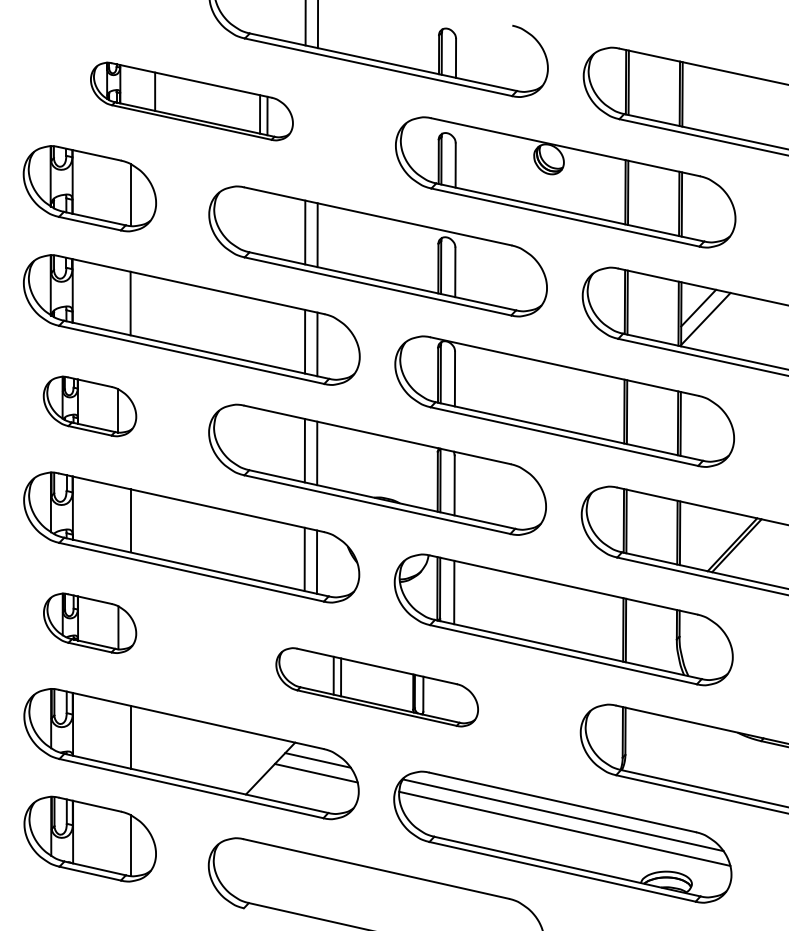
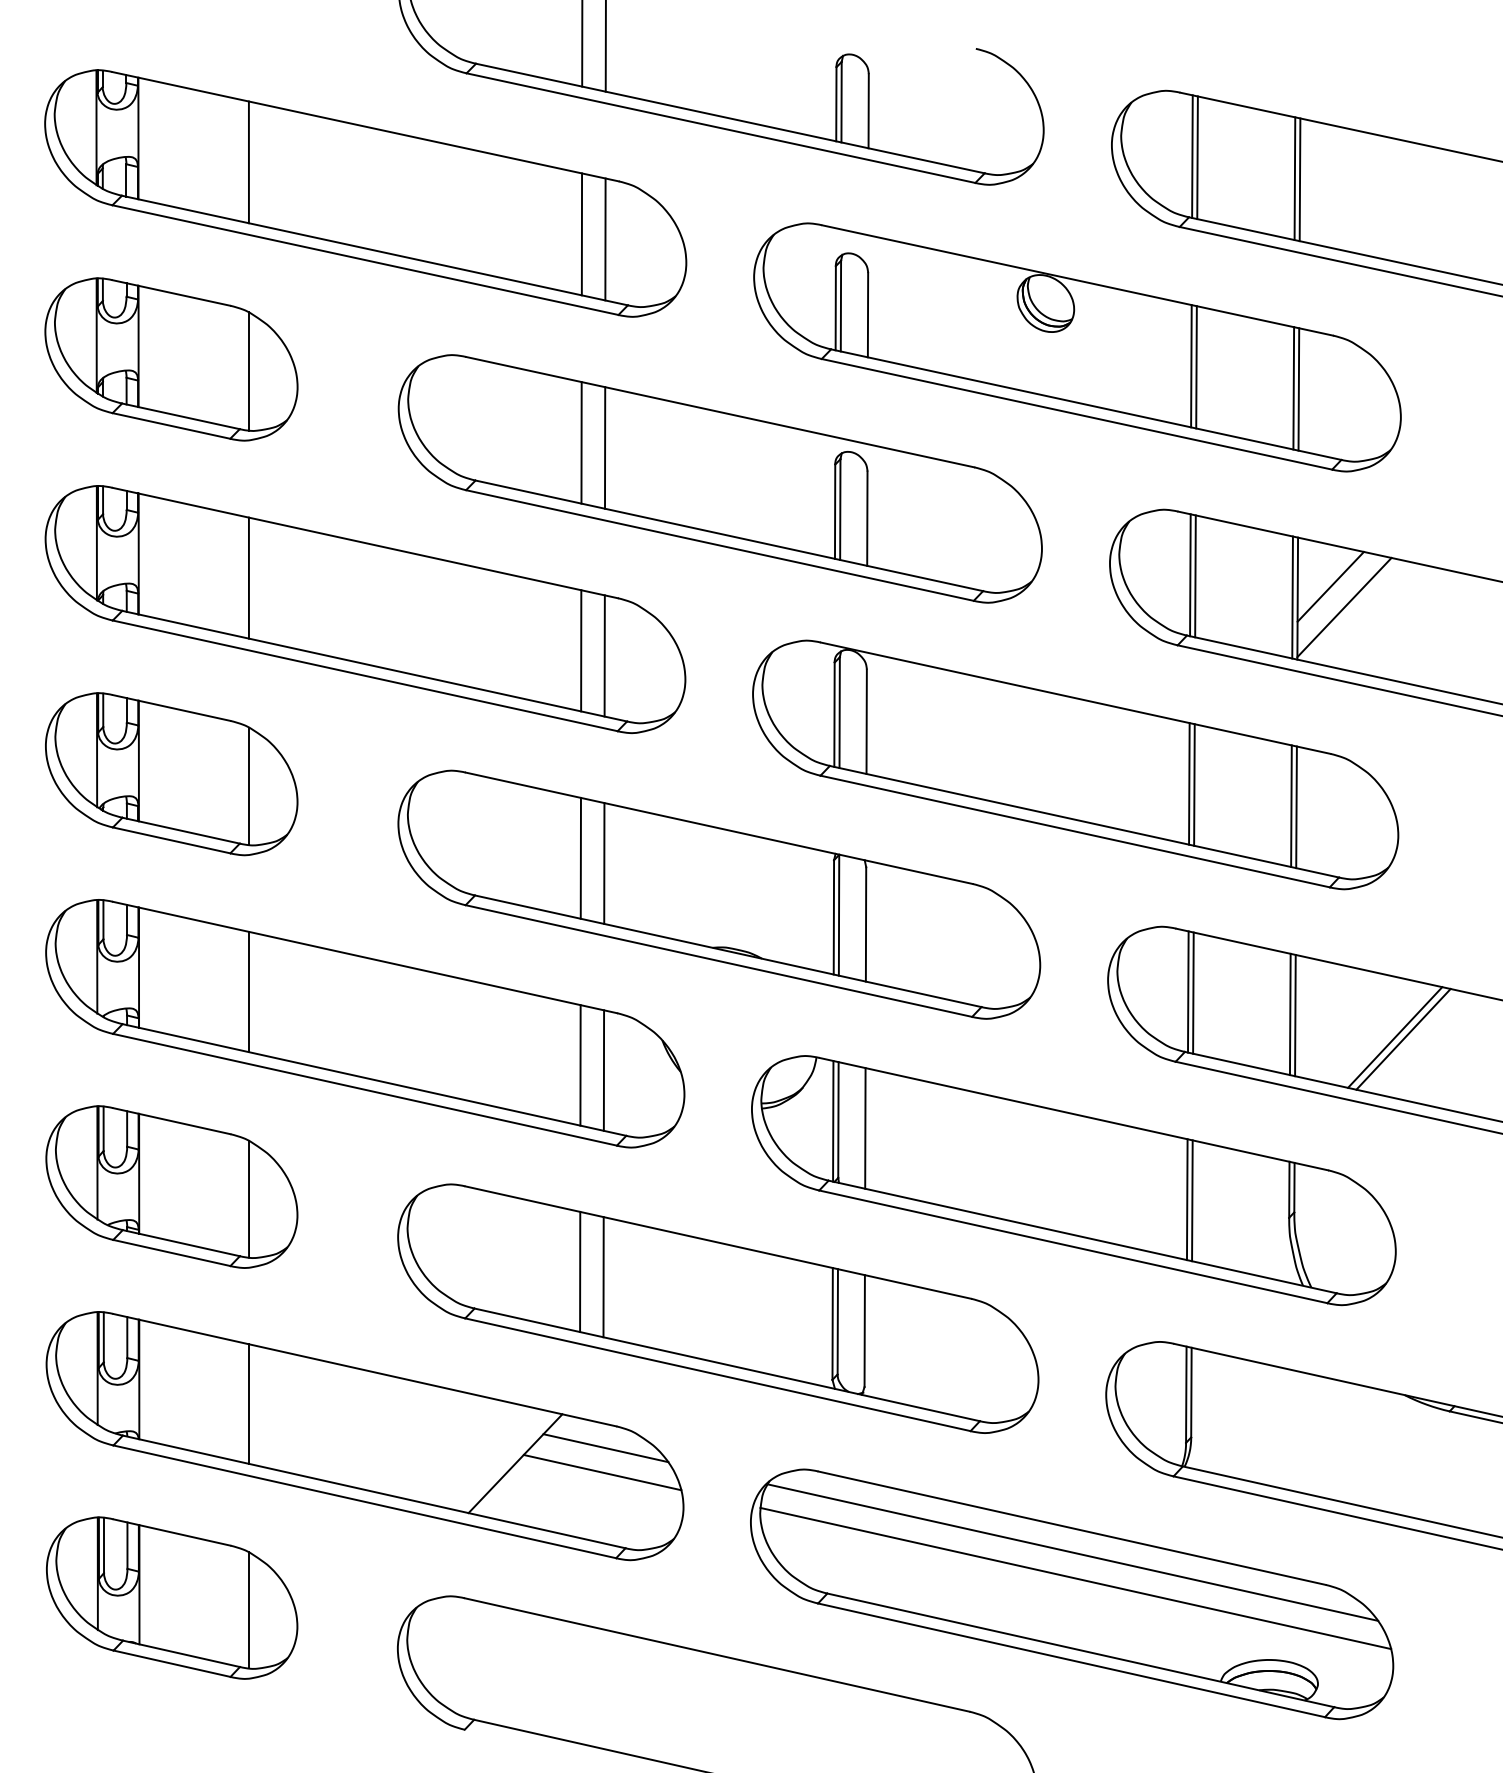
part: (191, 101) -> (364, 193), size x1.67
part: (89, 406) -> (170, 774), size x1.43
part: (89, 623) -> (170, 1187), size x1.43
part: (377, 687) -> (719, 1309), size x1.67

